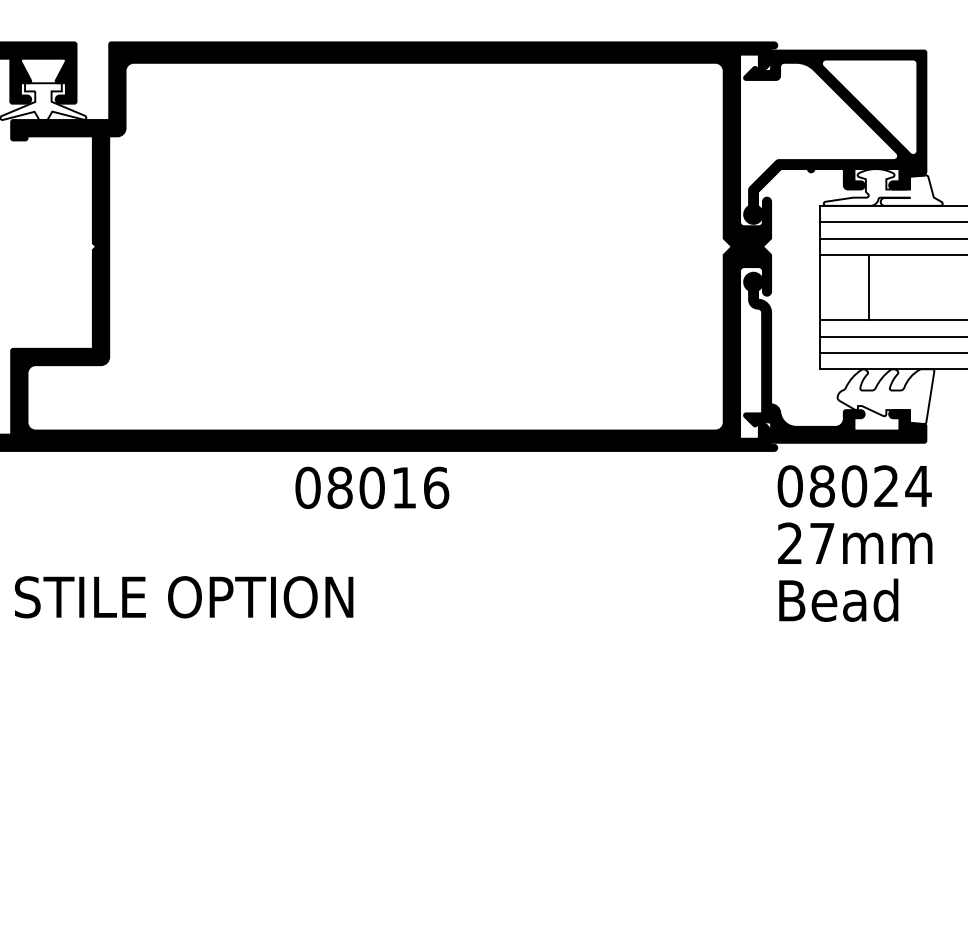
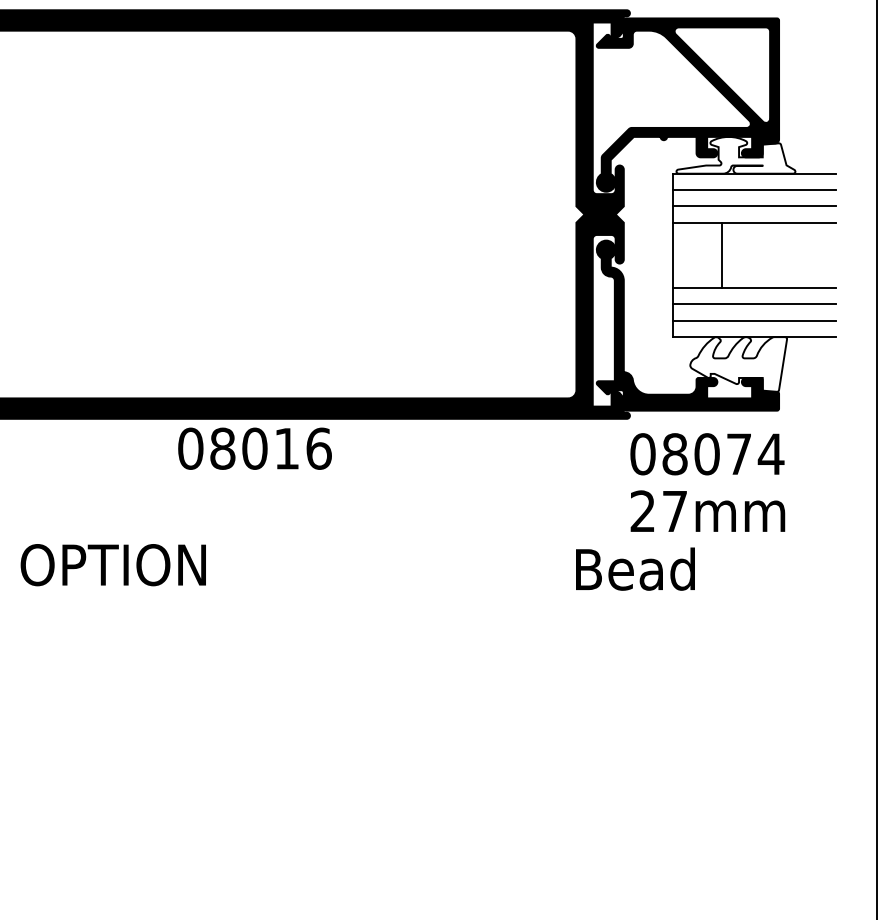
text: (886, 485) -> (739, 453), 08024 -> 08074
text: (372, 487) -> (255, 448), moved
text: (838, 599) -> (635, 568), moved

